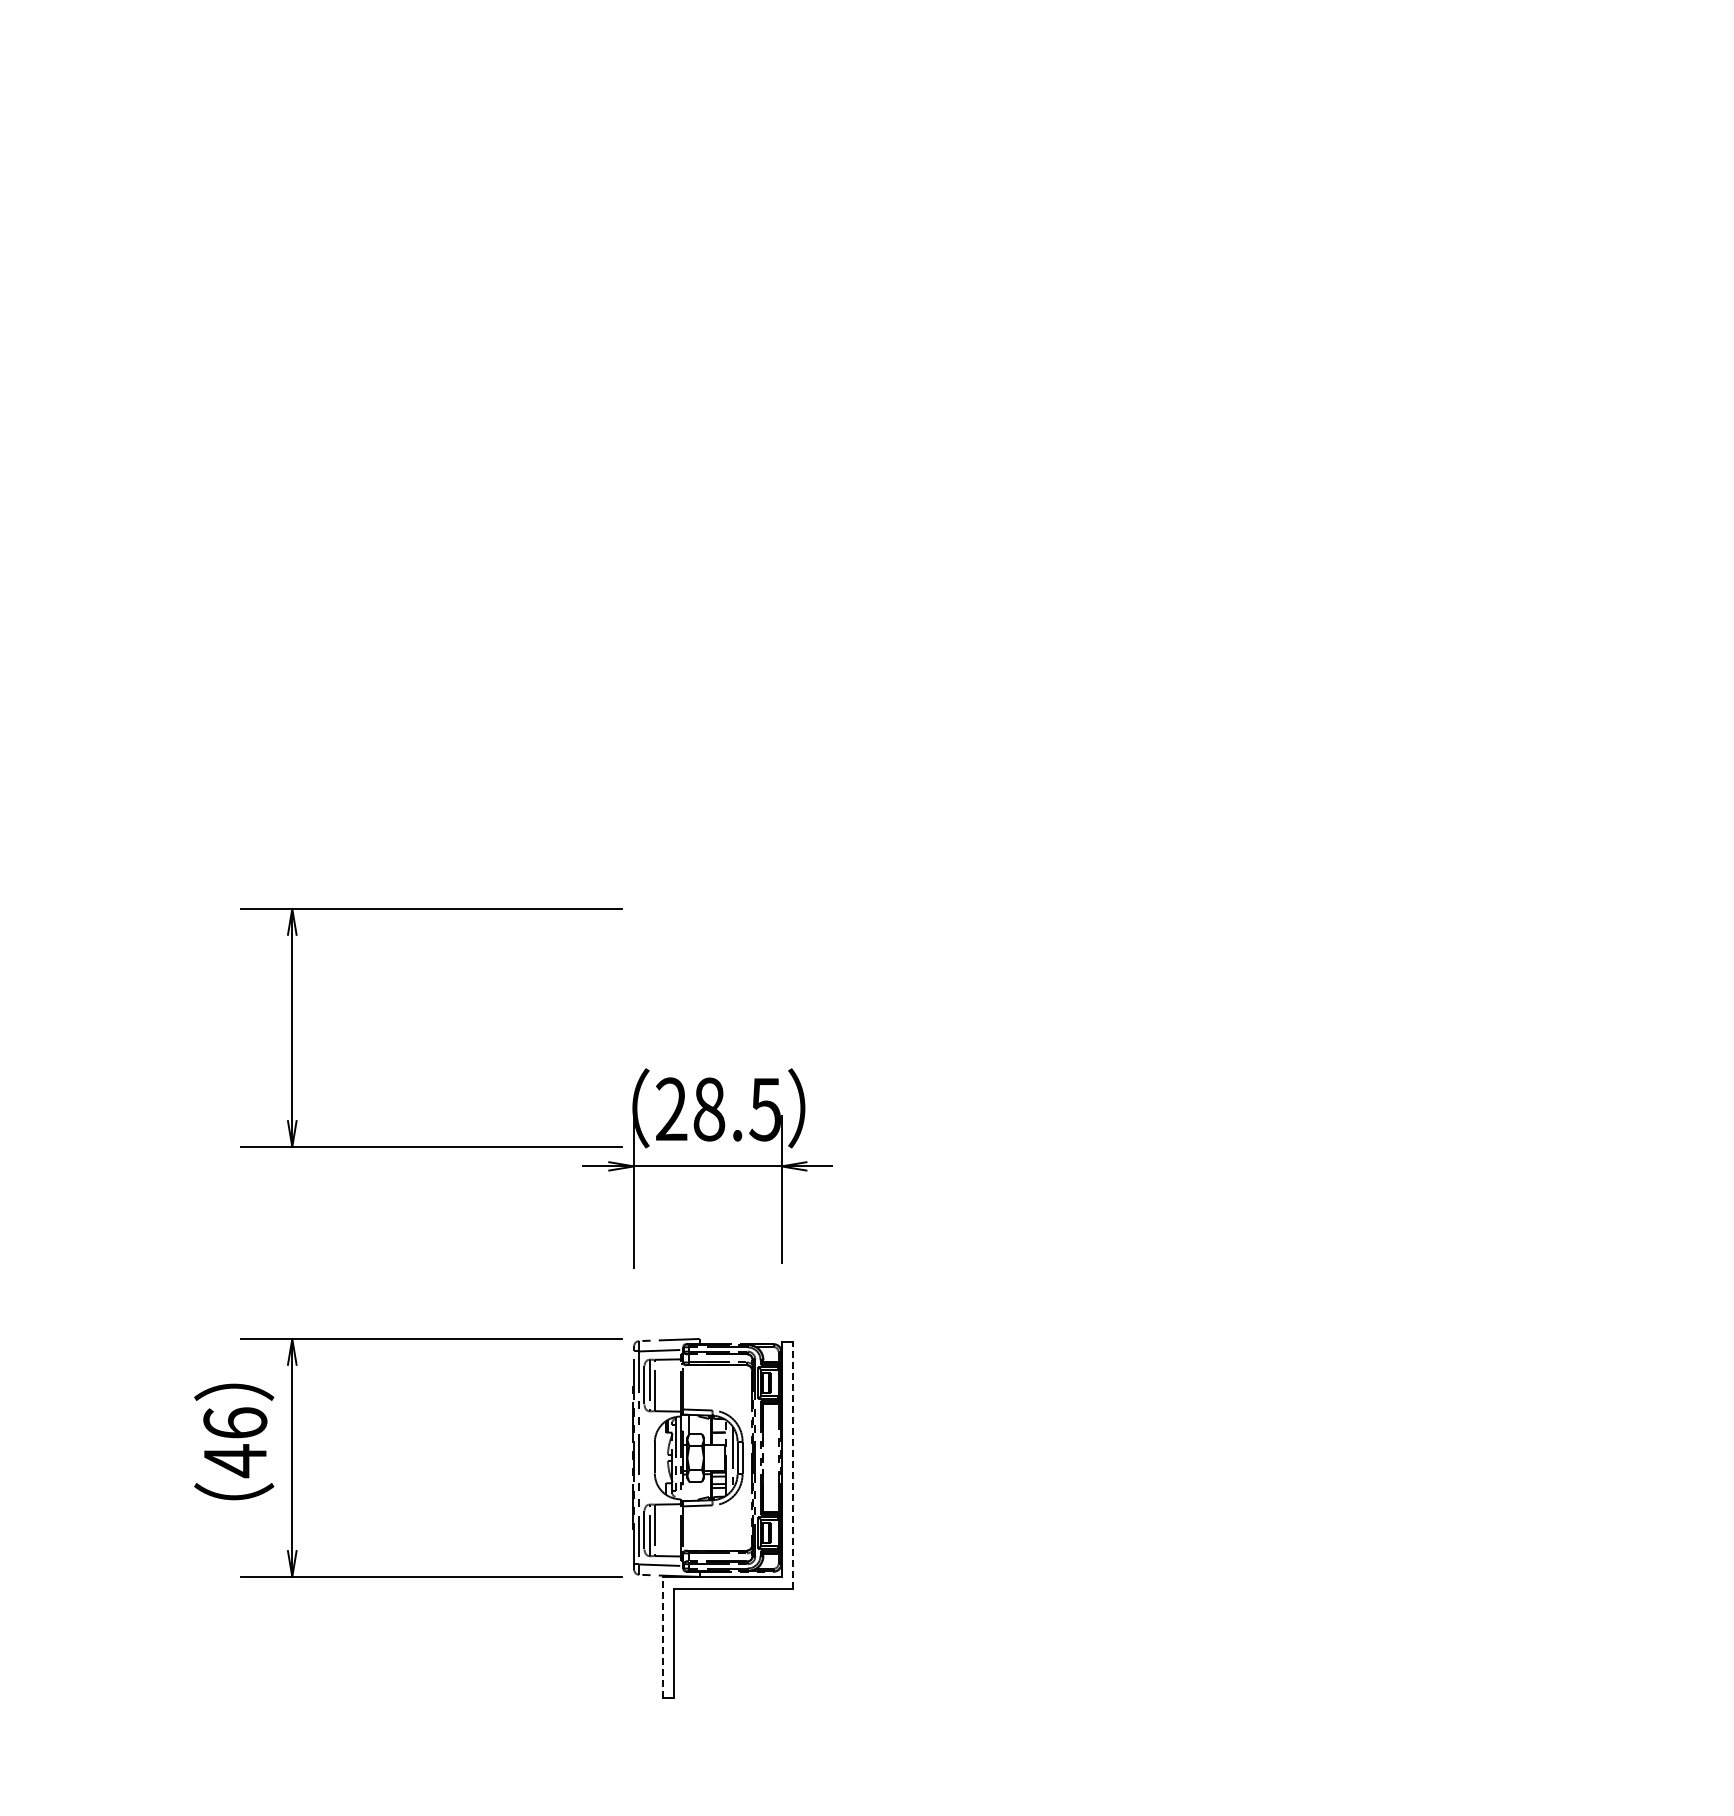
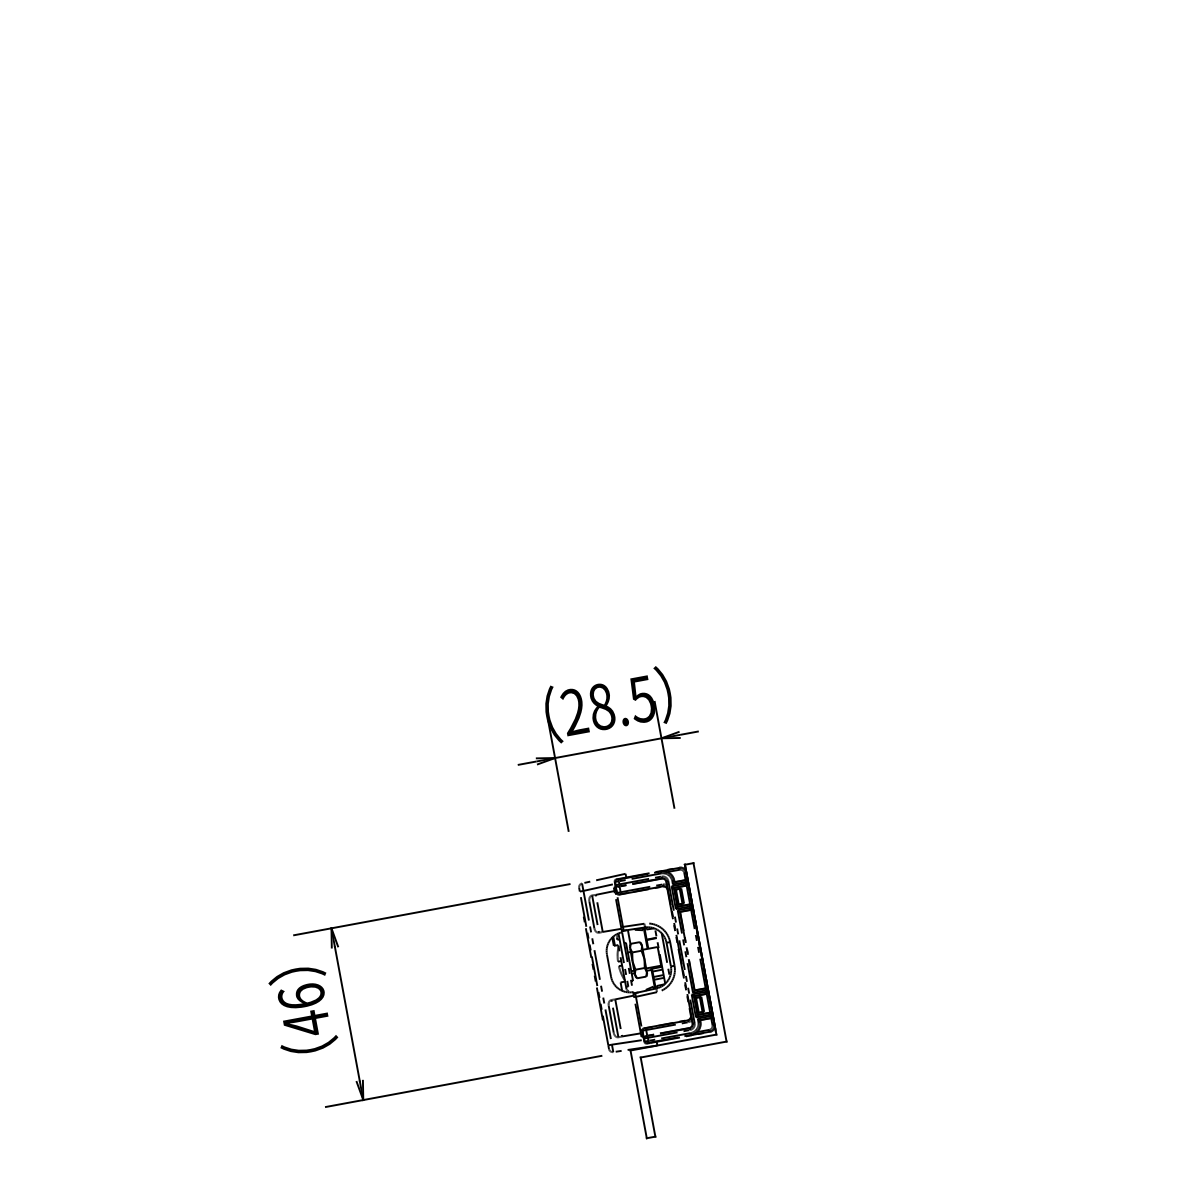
part: (431, 909) -> (374, 599), removed
line: (793, 1465) -> (710, 952), dashed -> solid
line: (662, 1637) -> (638, 1094), dashed -> solid

